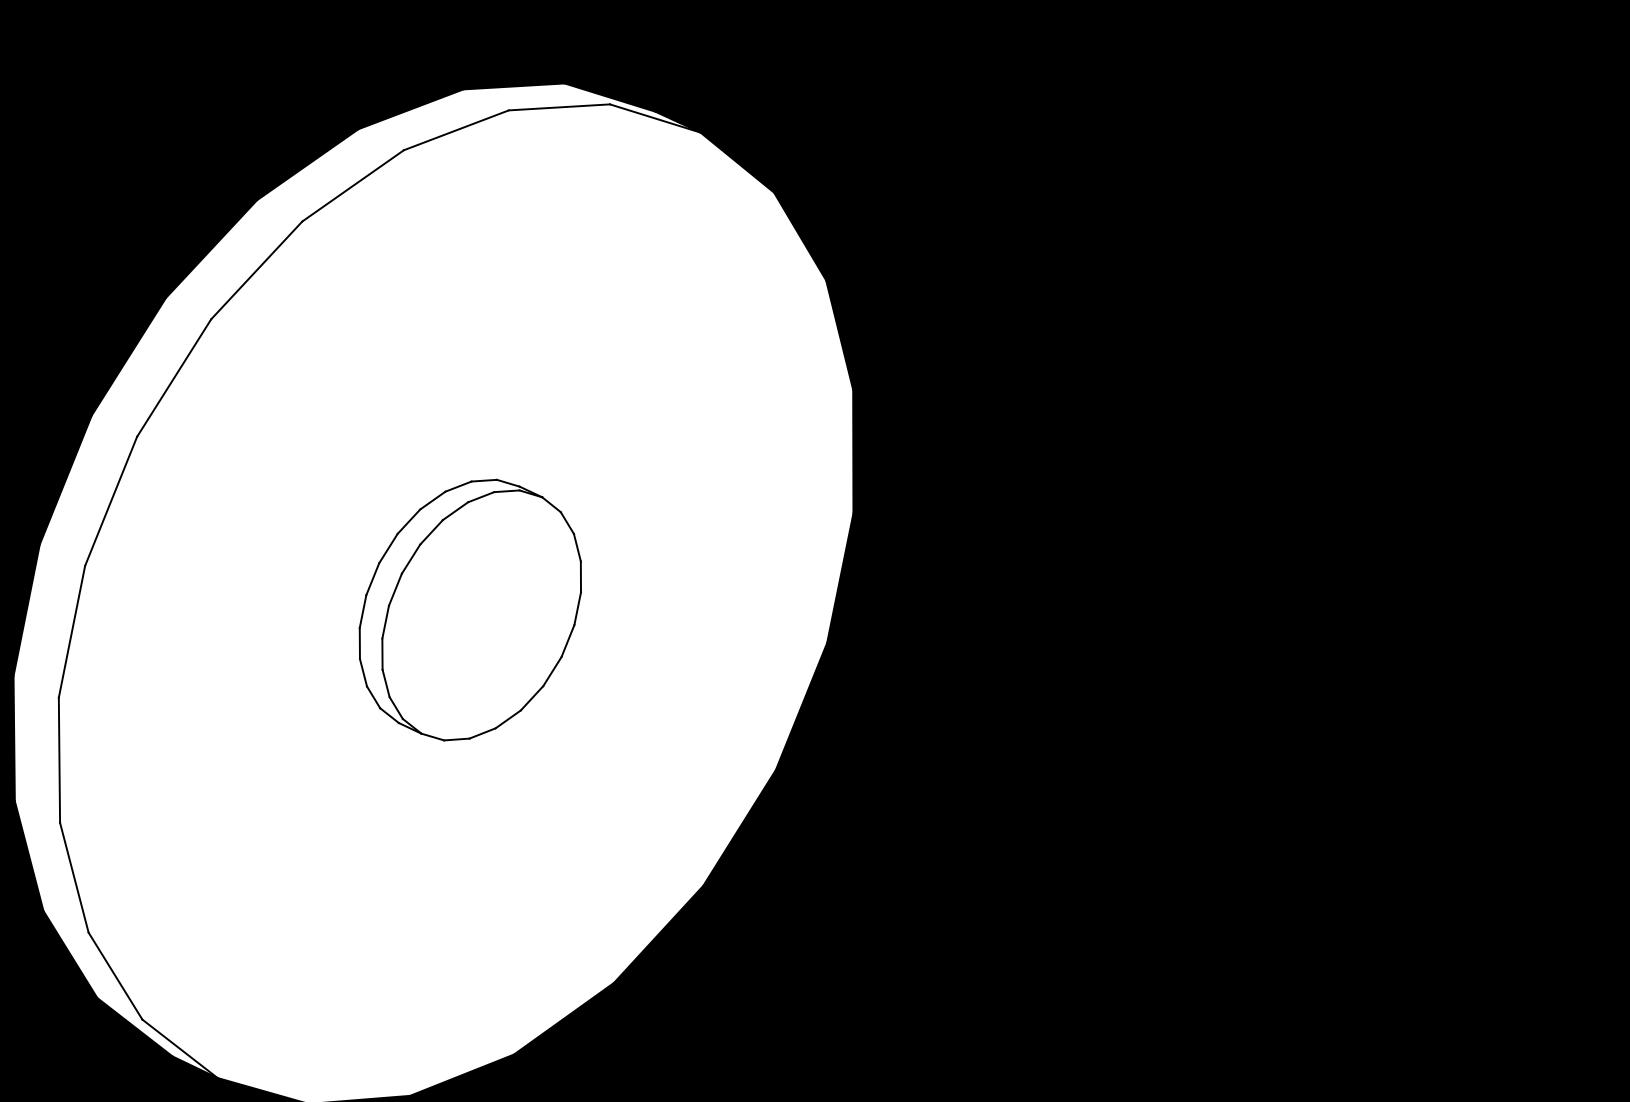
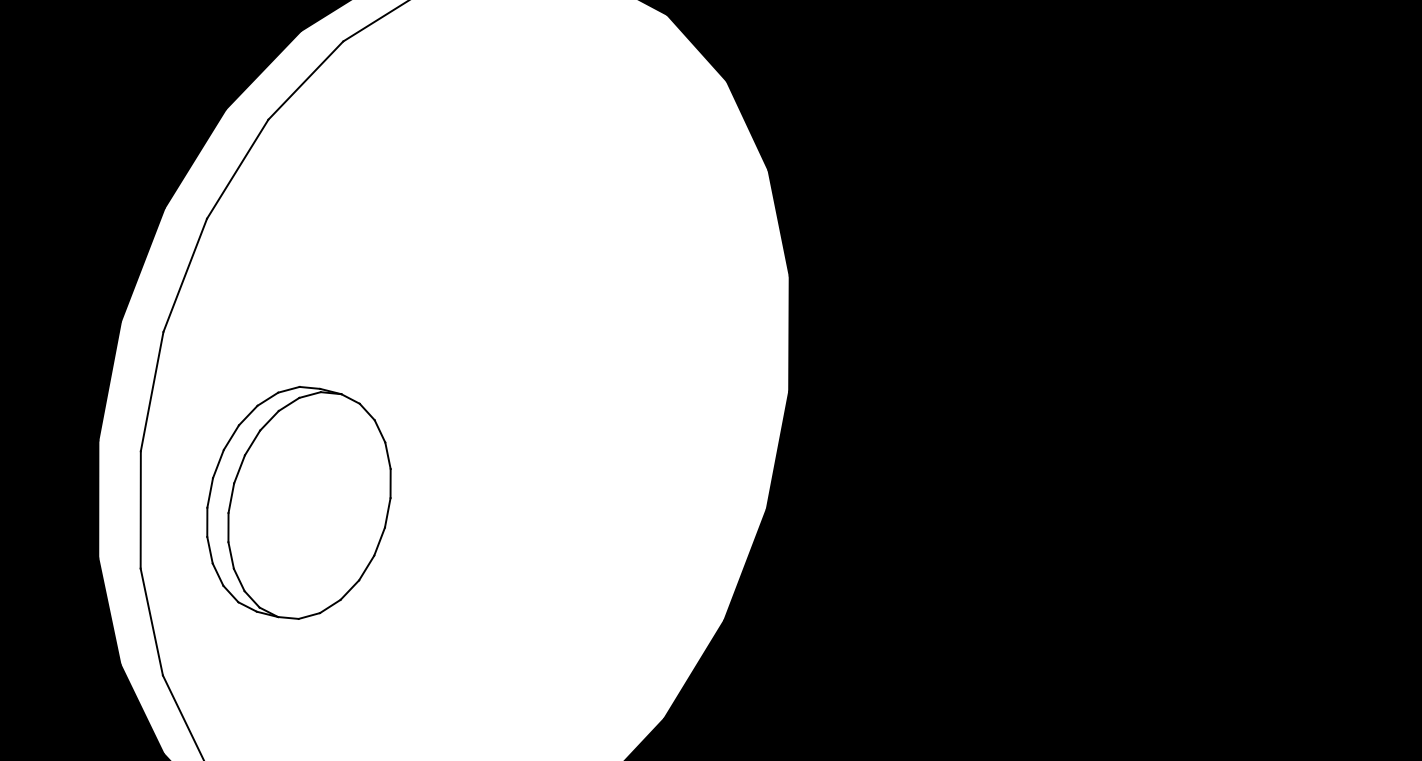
part: (469, 609) -> (298, 502), moved

